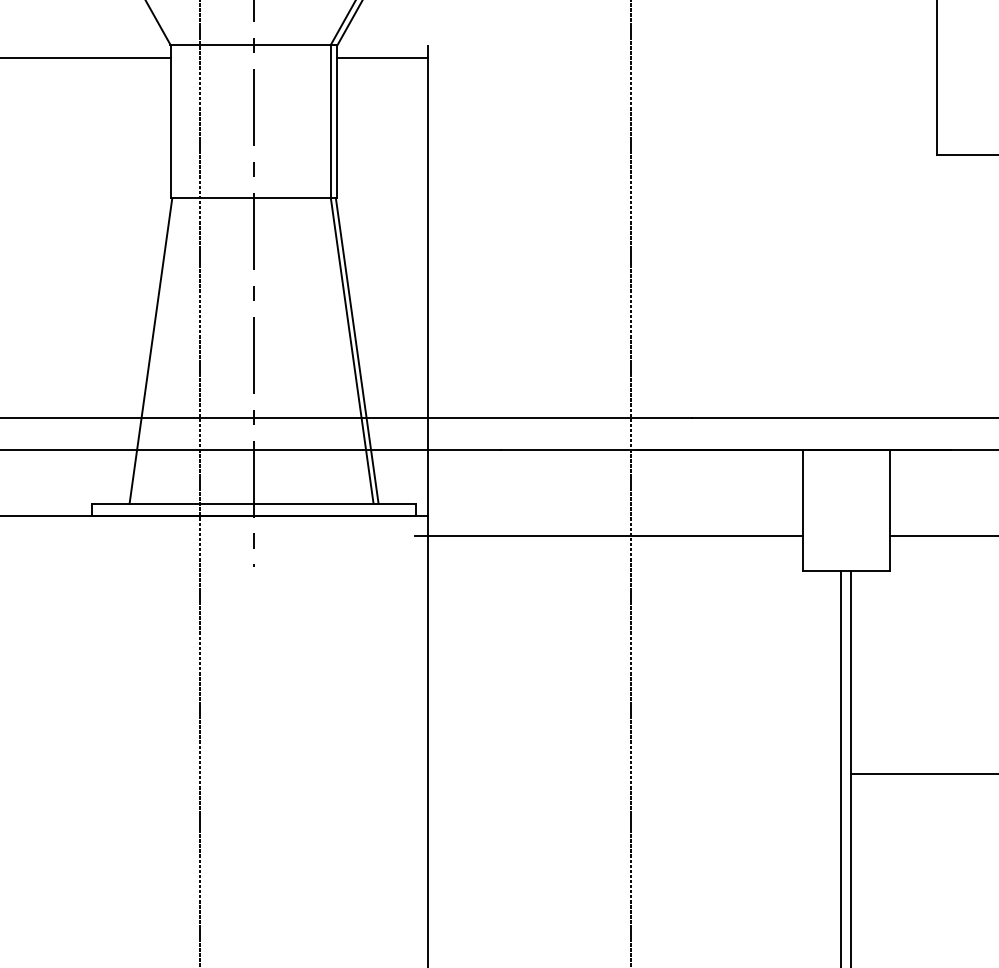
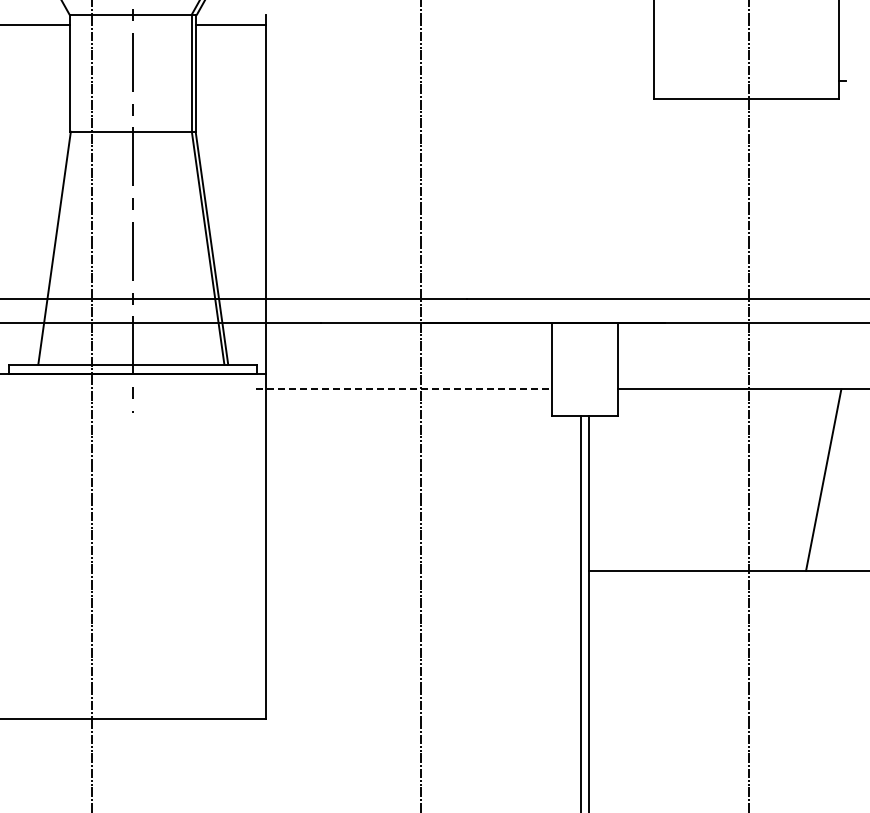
line: (608, 536) -> (403, 389), solid -> dashed

